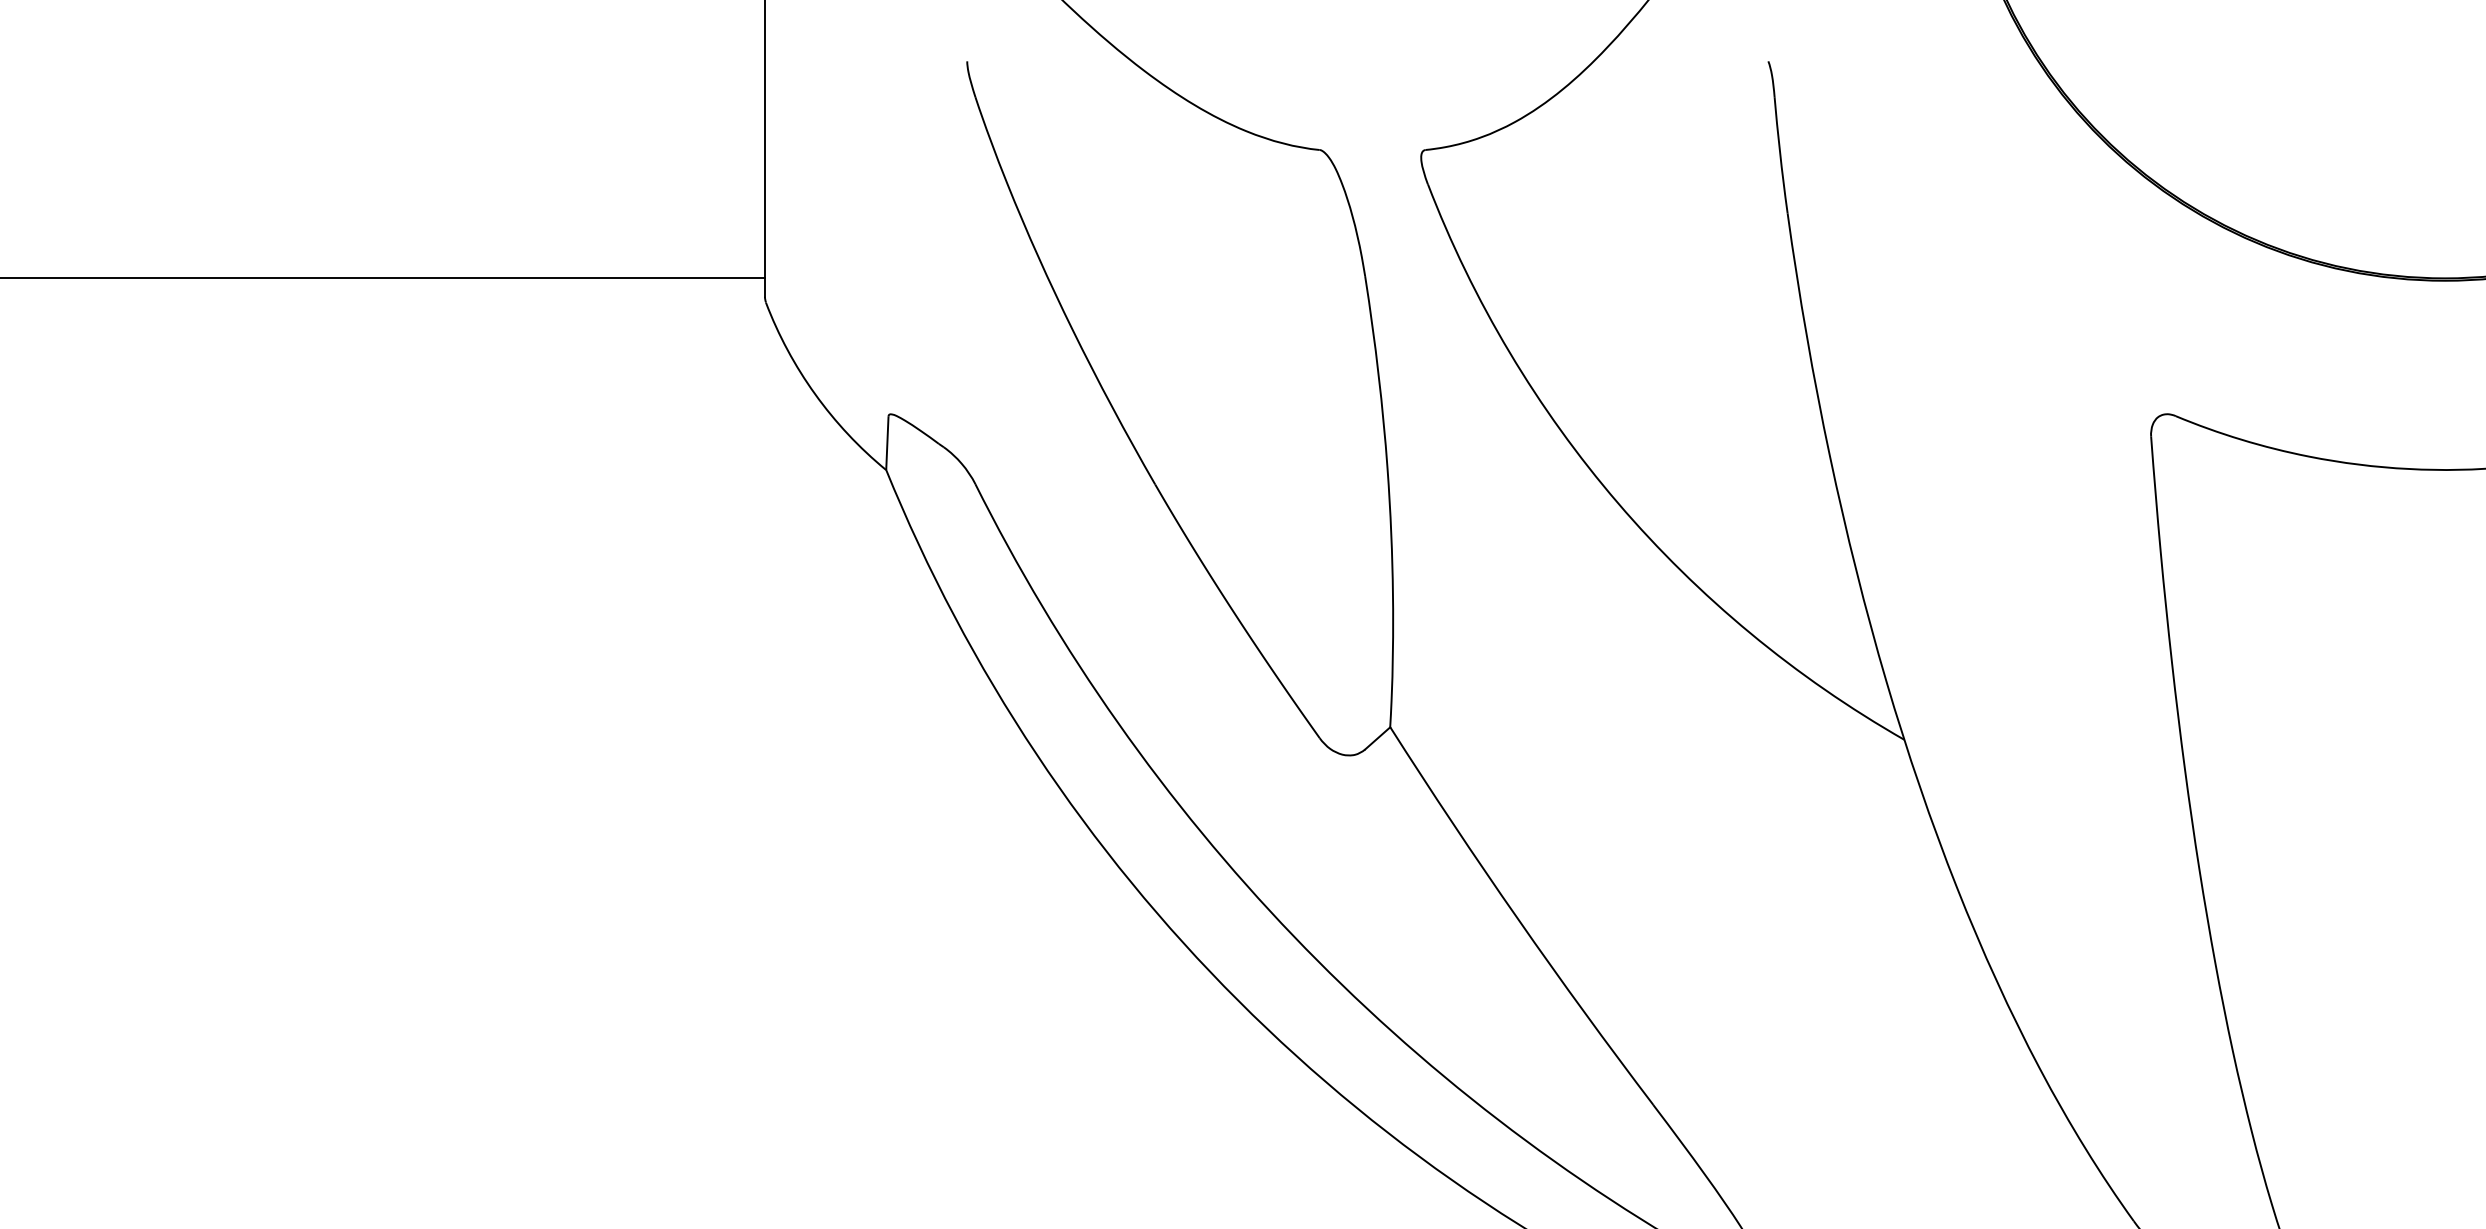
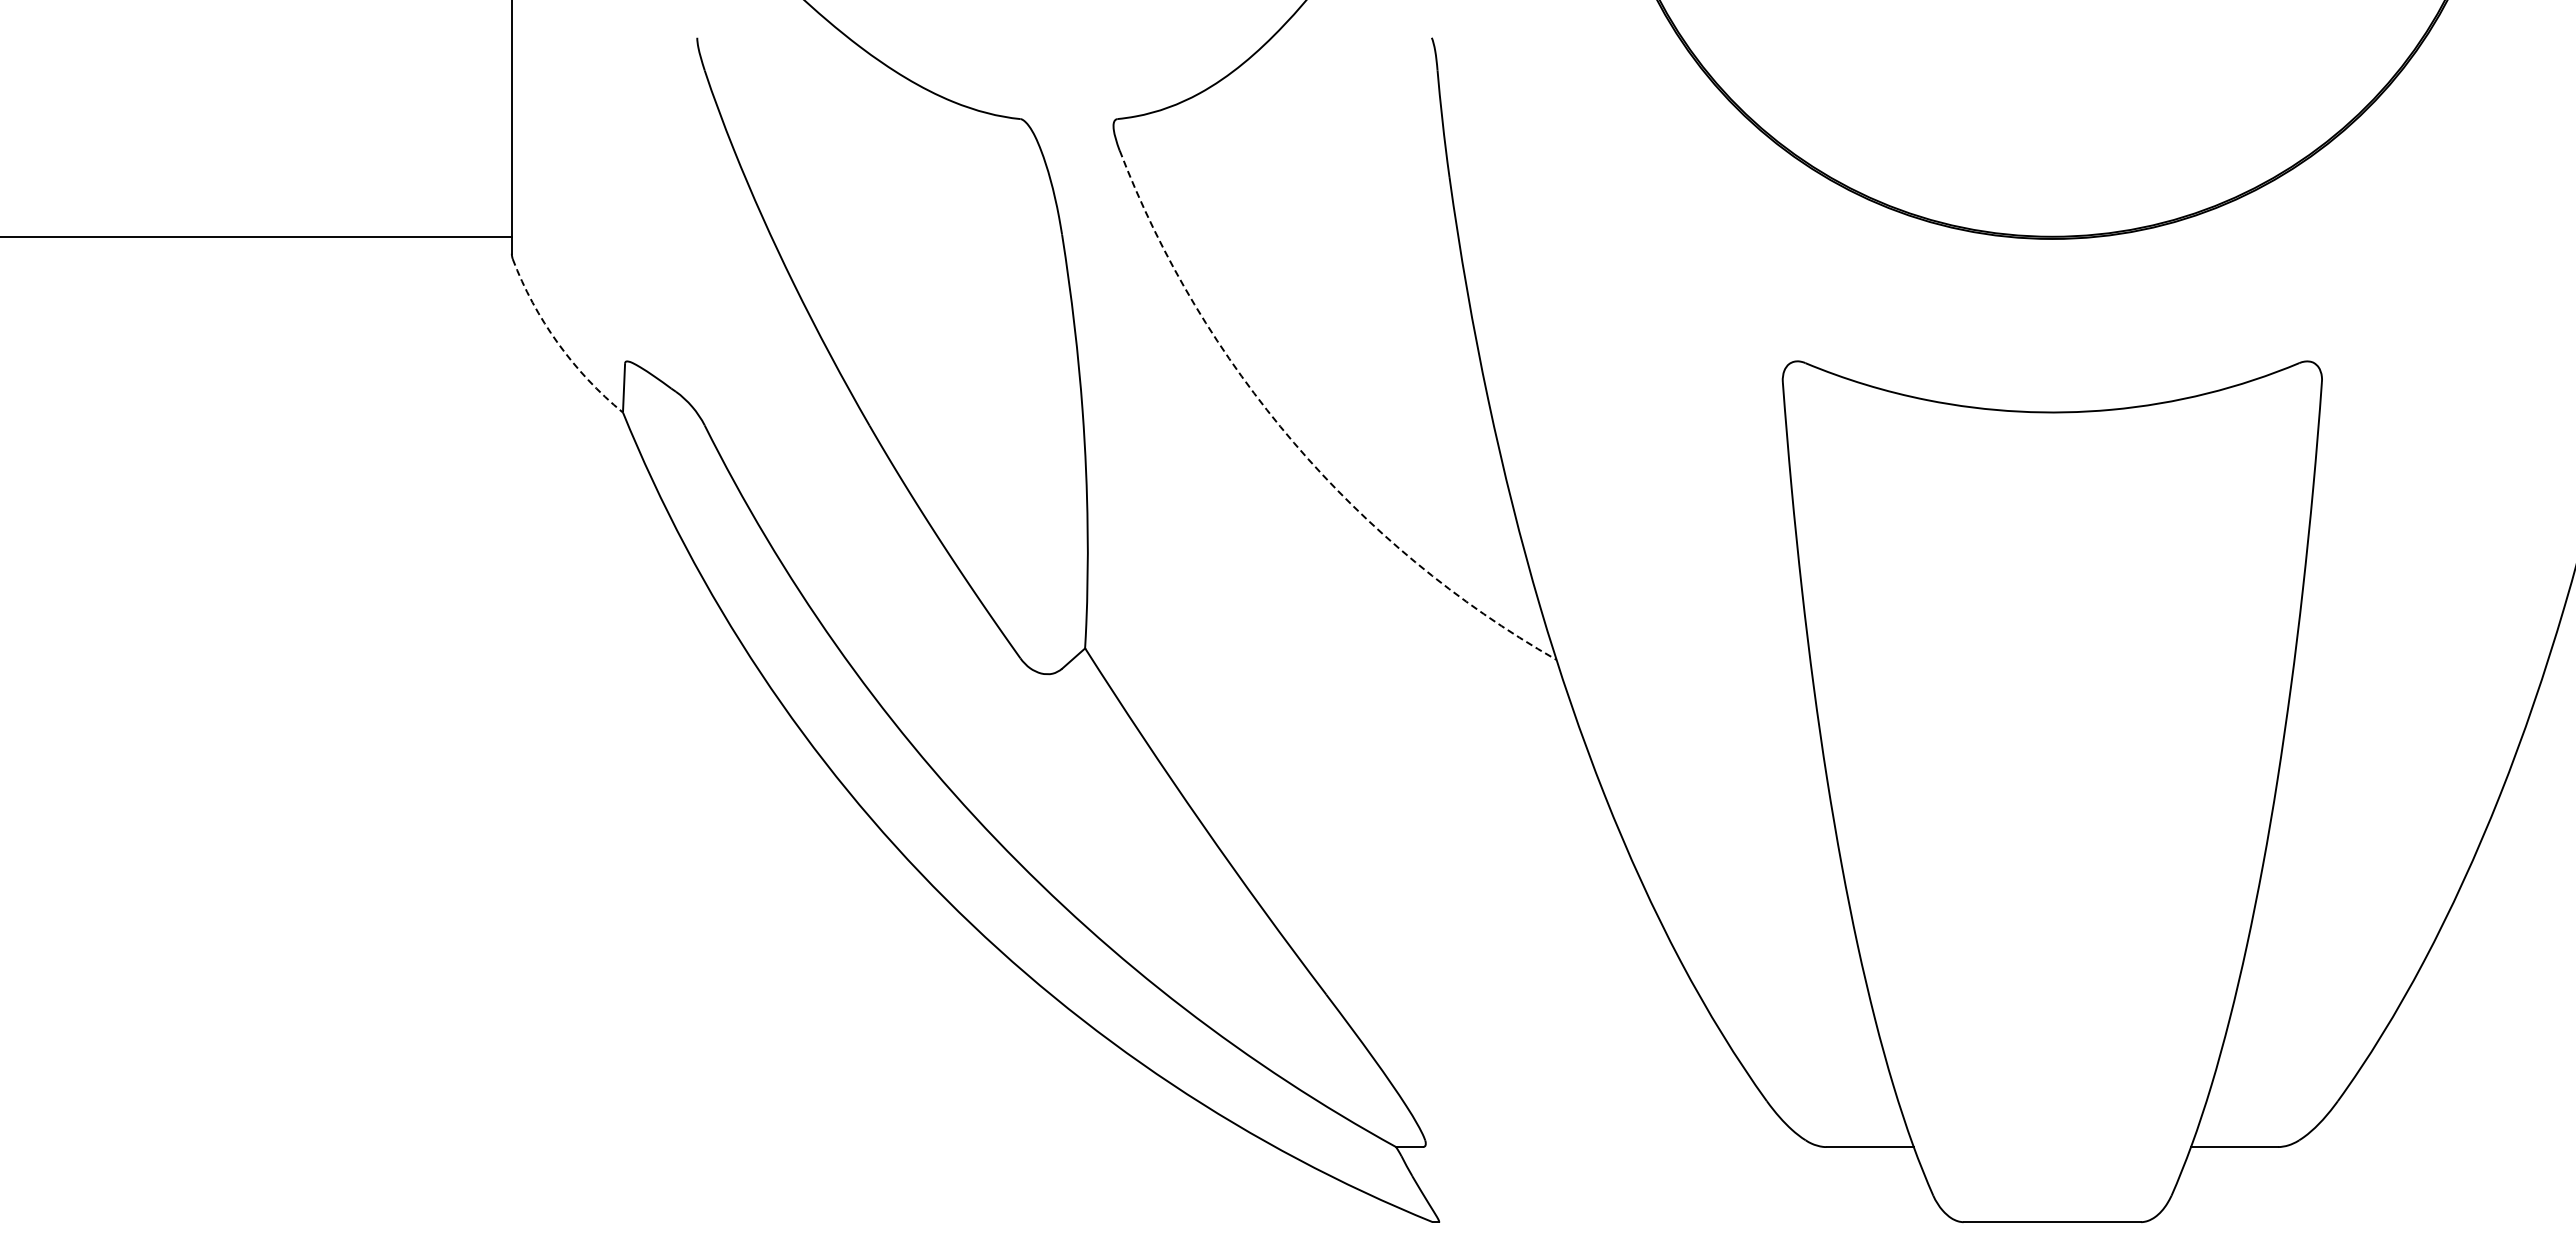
arc: (814, 394) -> (557, 343), solid -> dashed
arc: (1618, 503) -> (1294, 443), solid -> dashed

